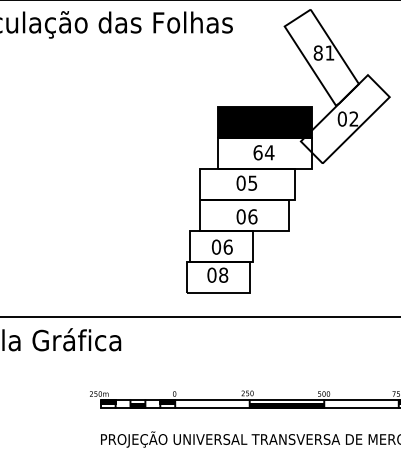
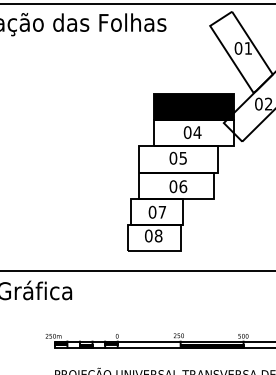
text: (317, 52) -> (237, 47), 81 -> 01
text: (257, 152) -> (187, 132), 64 -> 04
text: (227, 246) -> (161, 211), 06 -> 07

